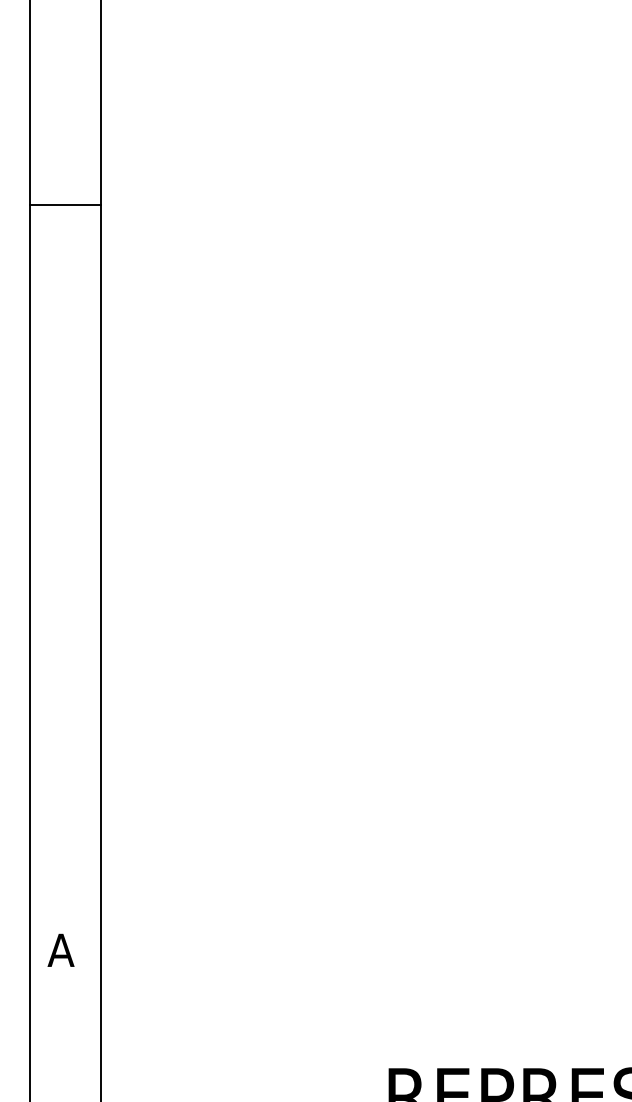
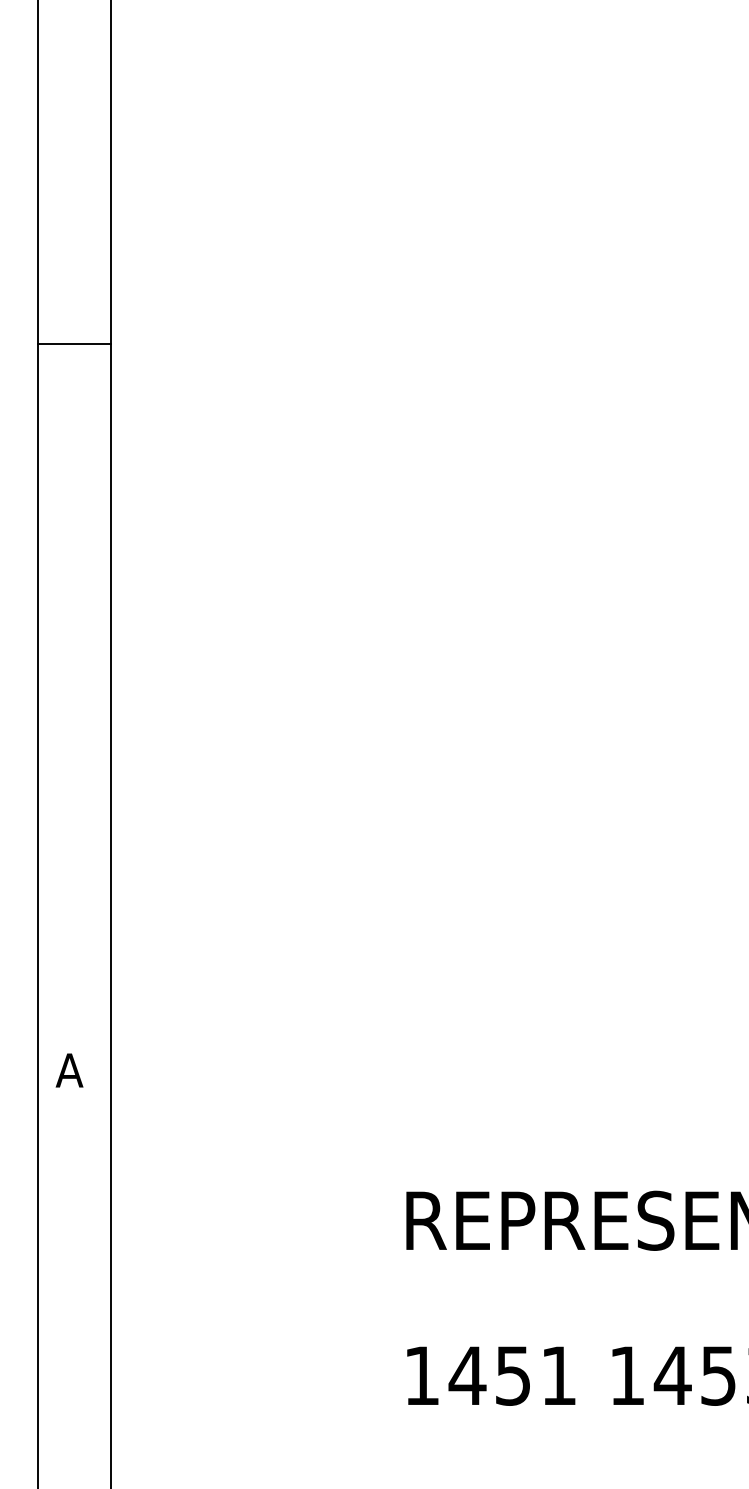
line: (64, 205) -> (73, 344), moved

